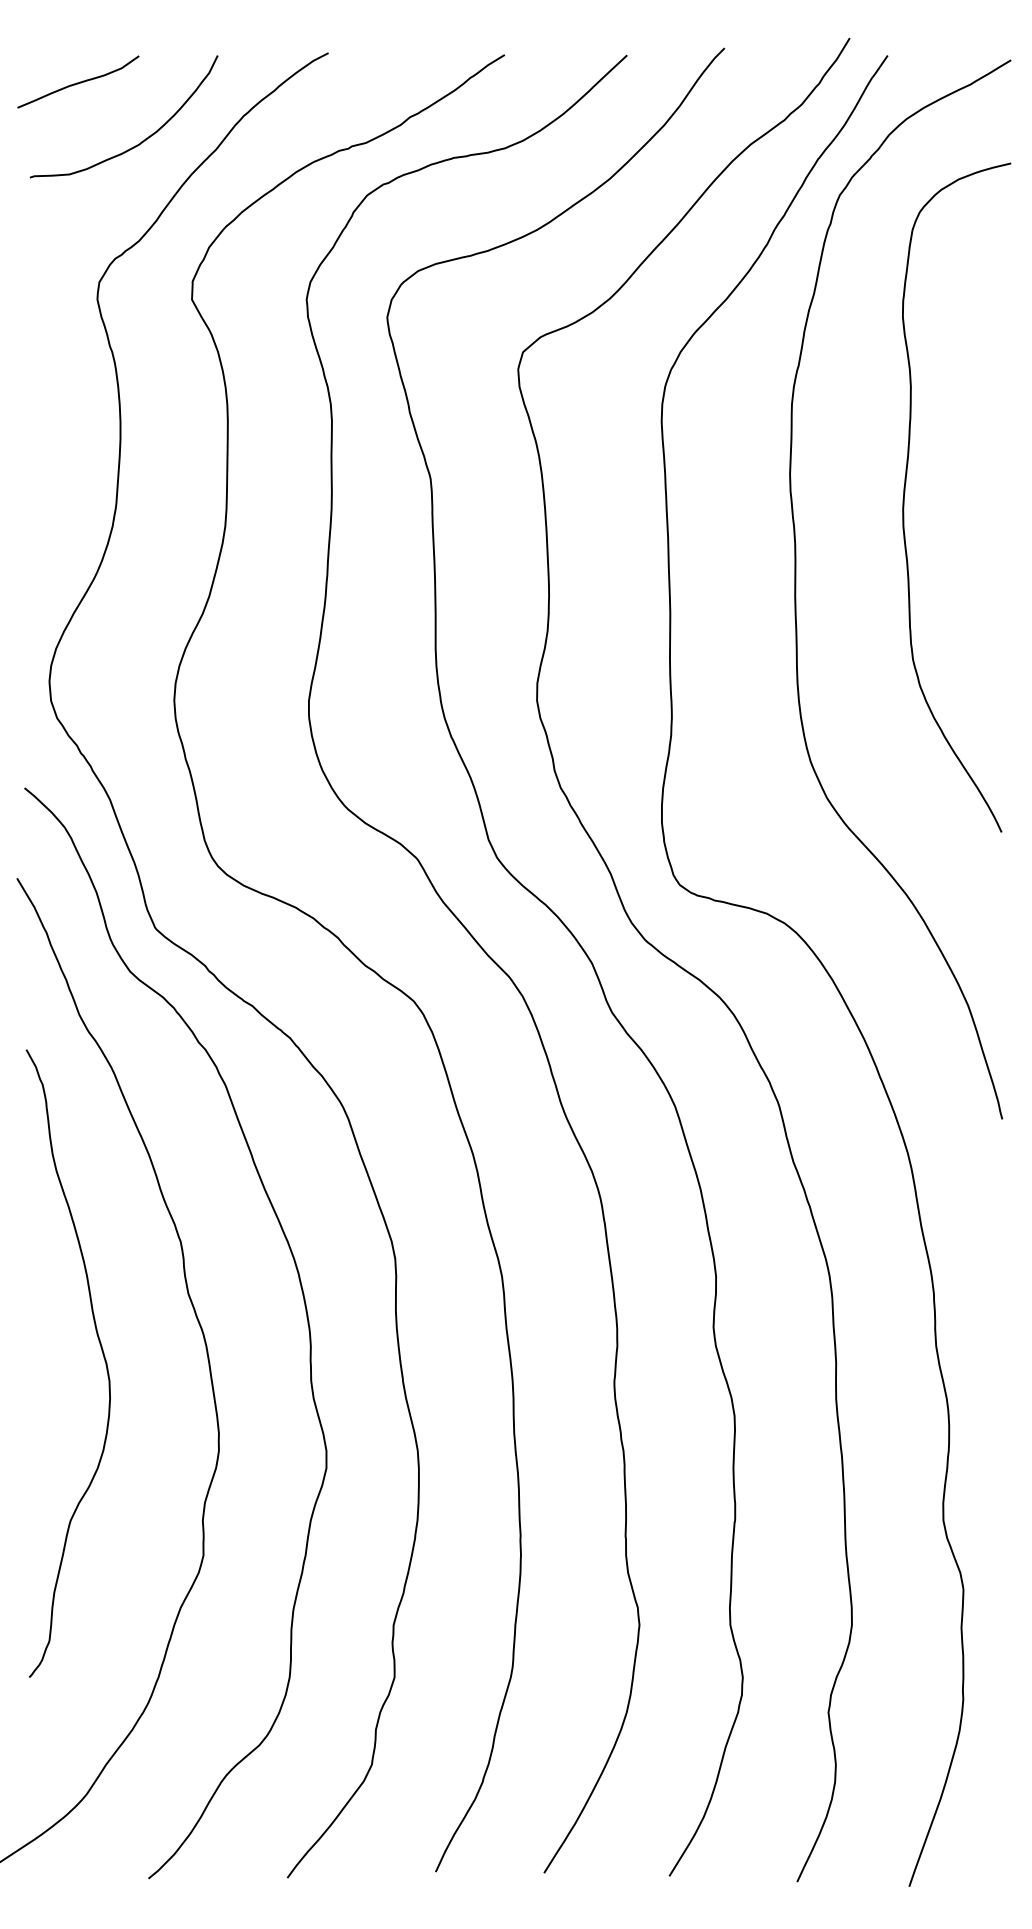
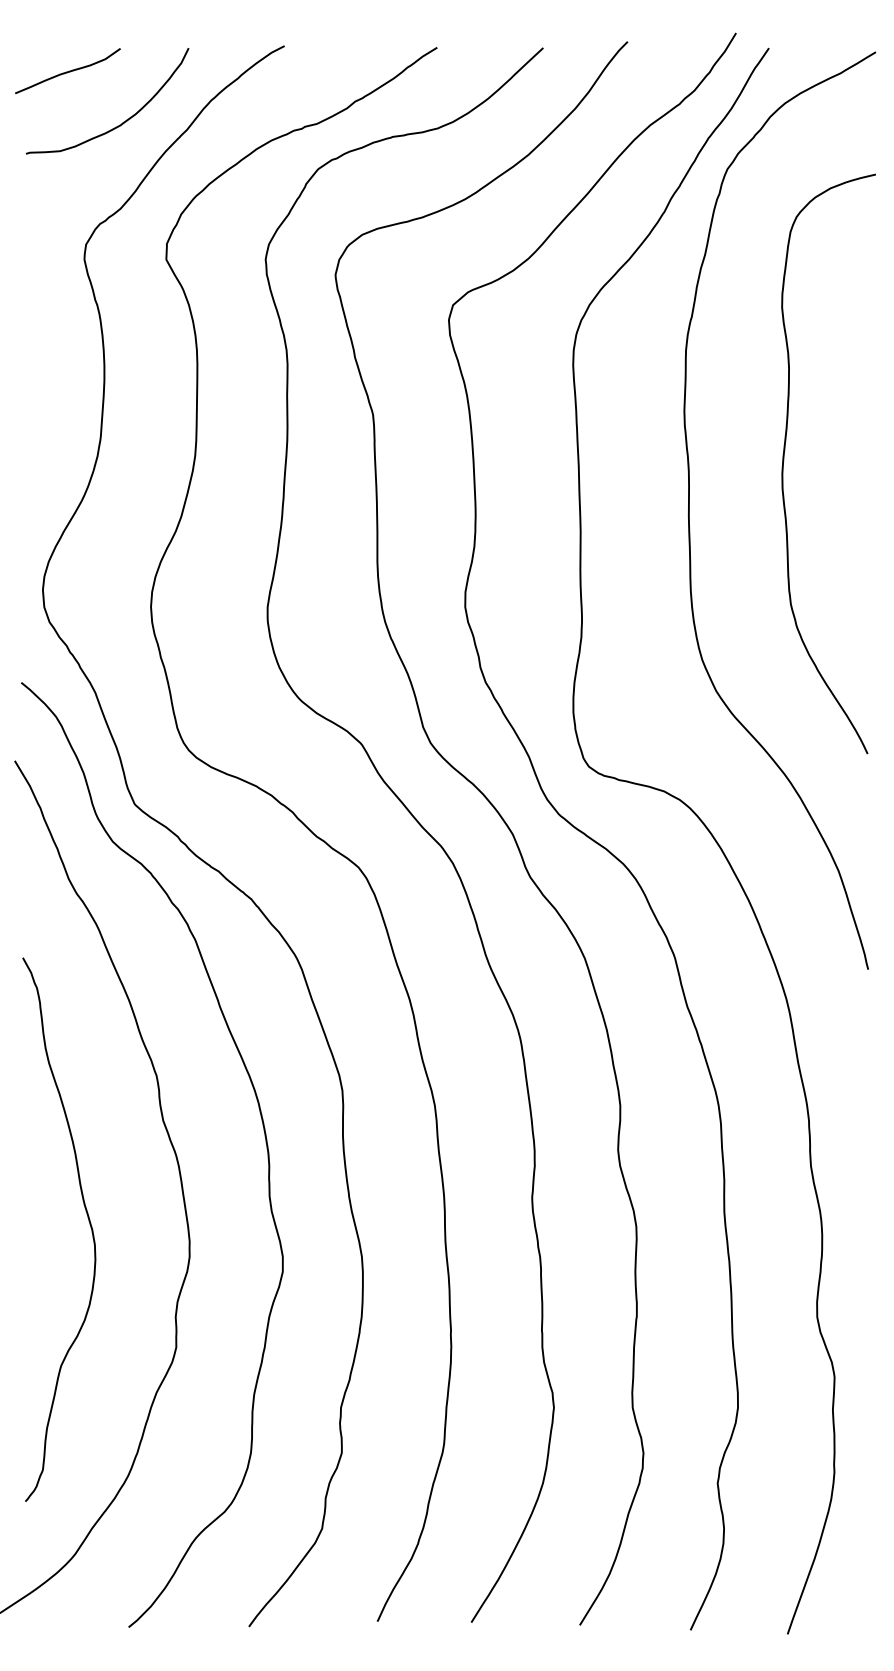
curve: (905, 493) -> (784, 460), moved
curve: (101, 1351) -> (87, 1219), moved

